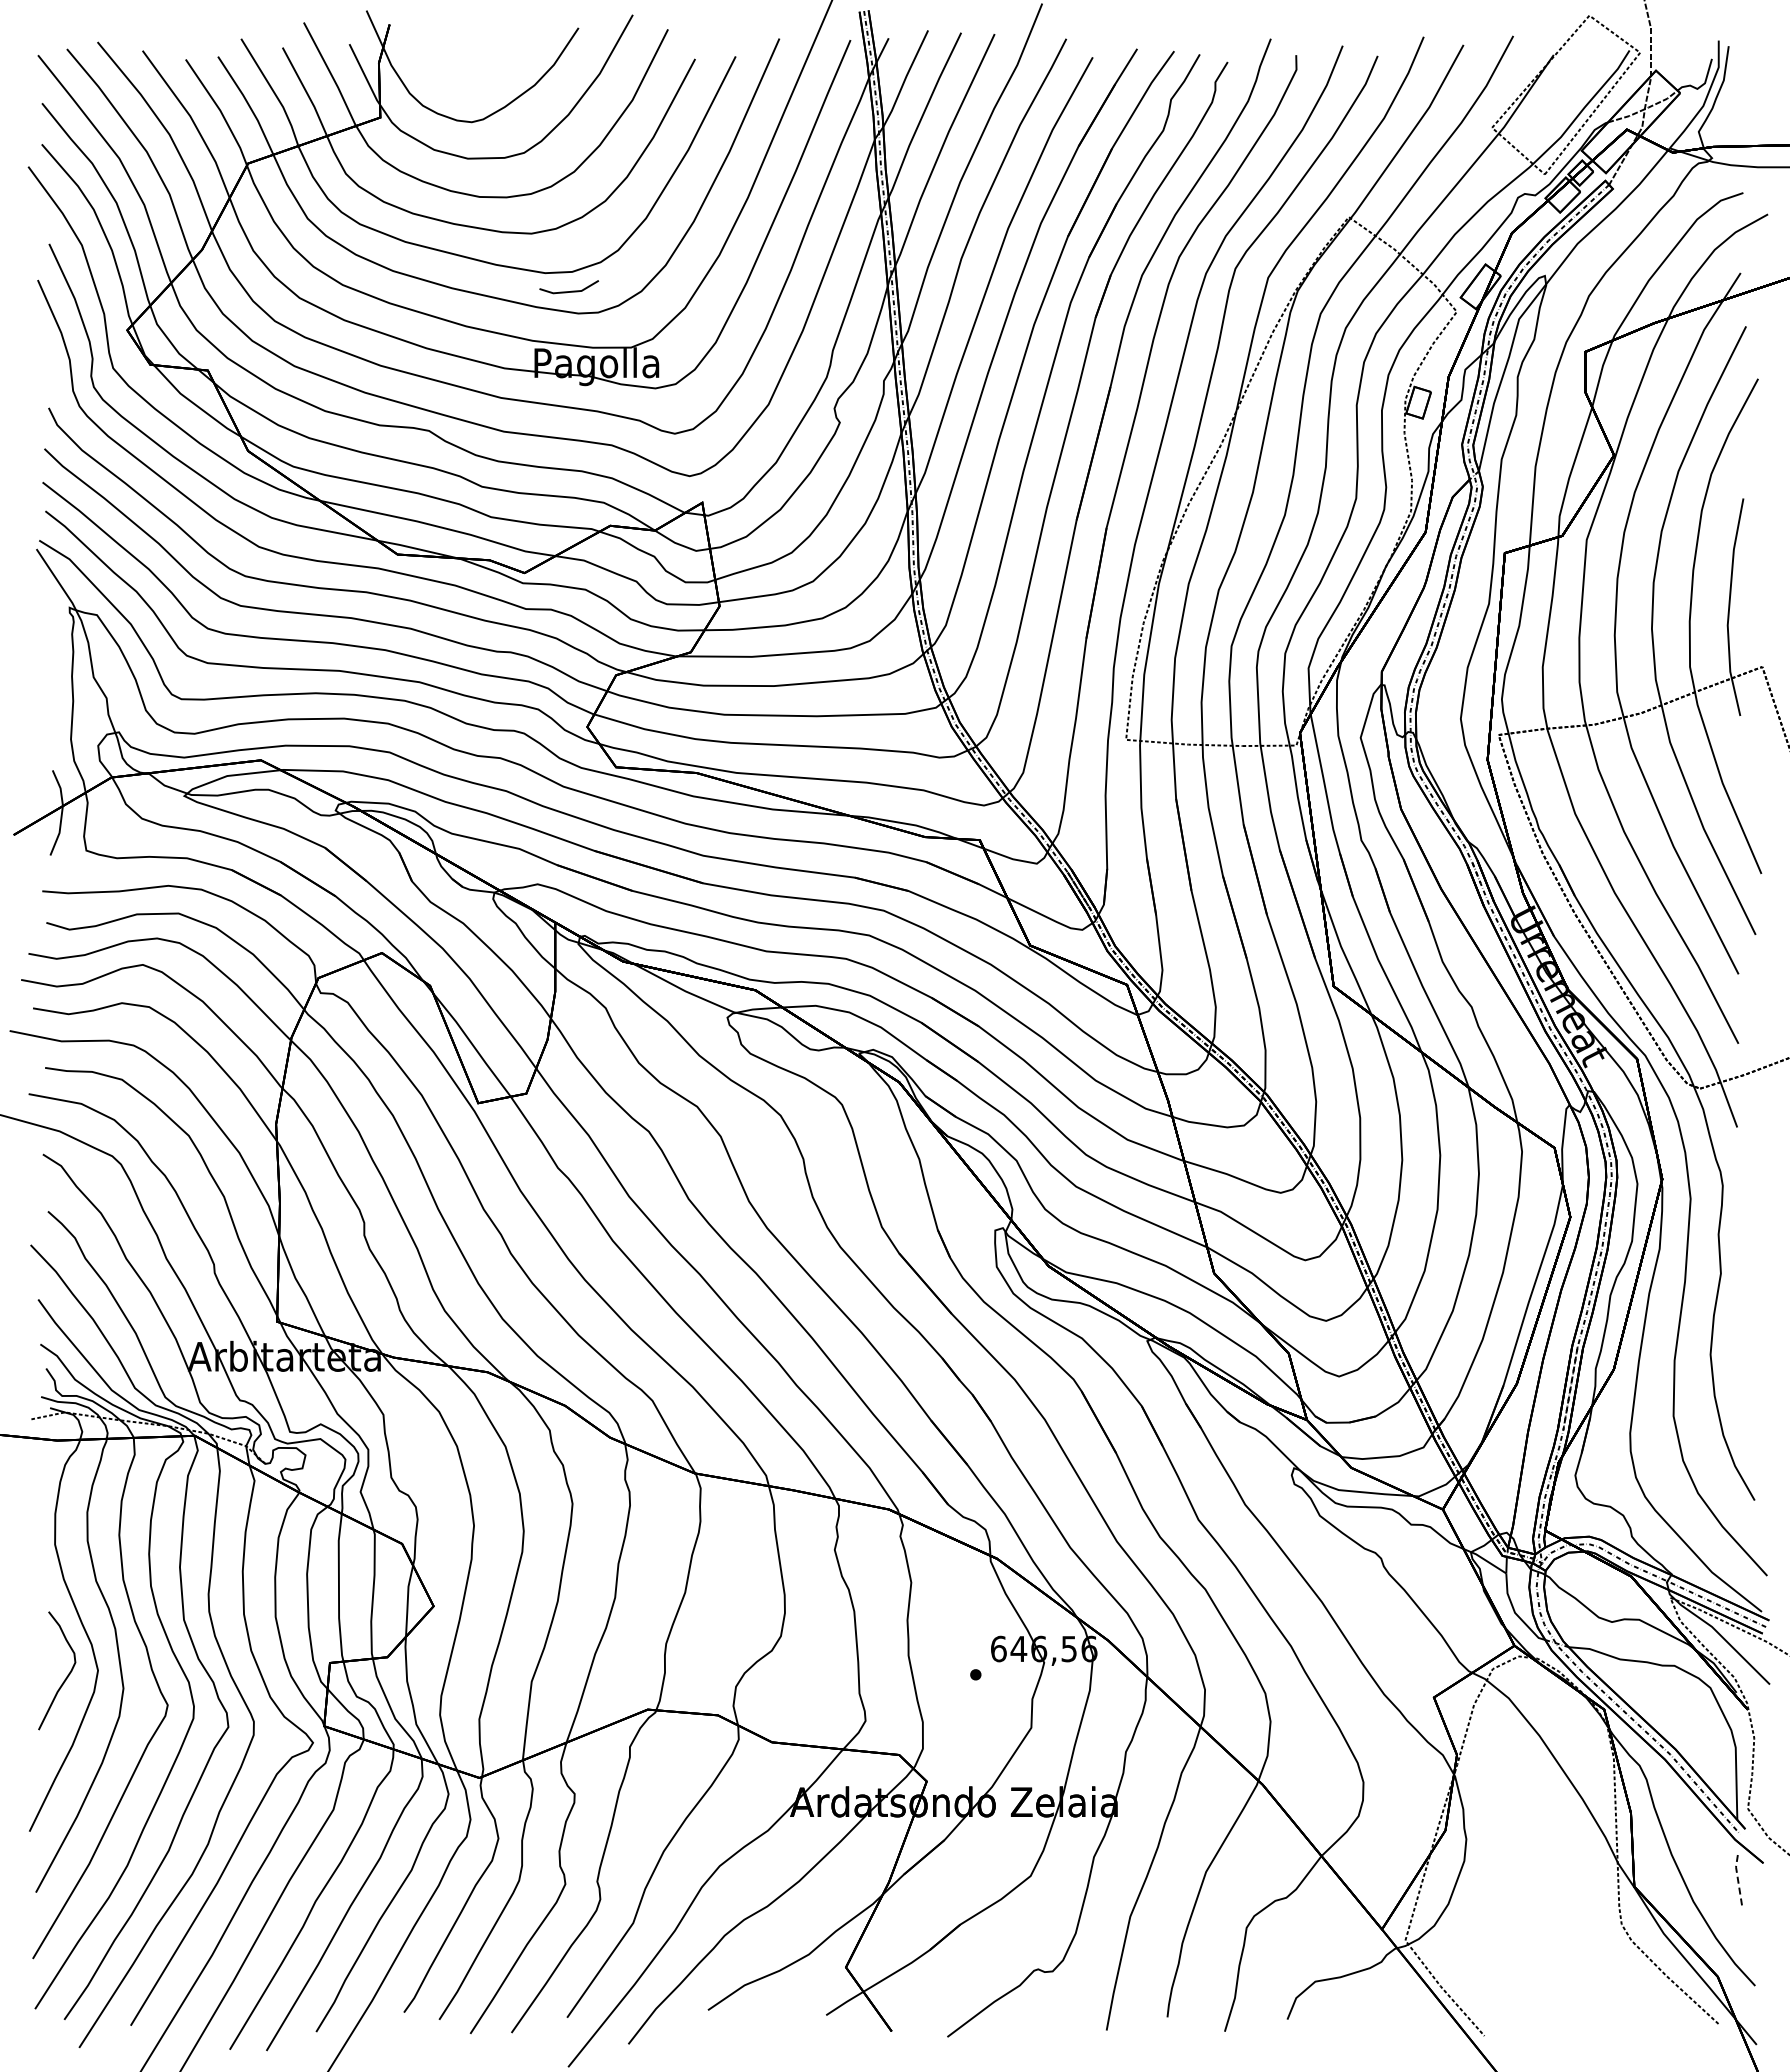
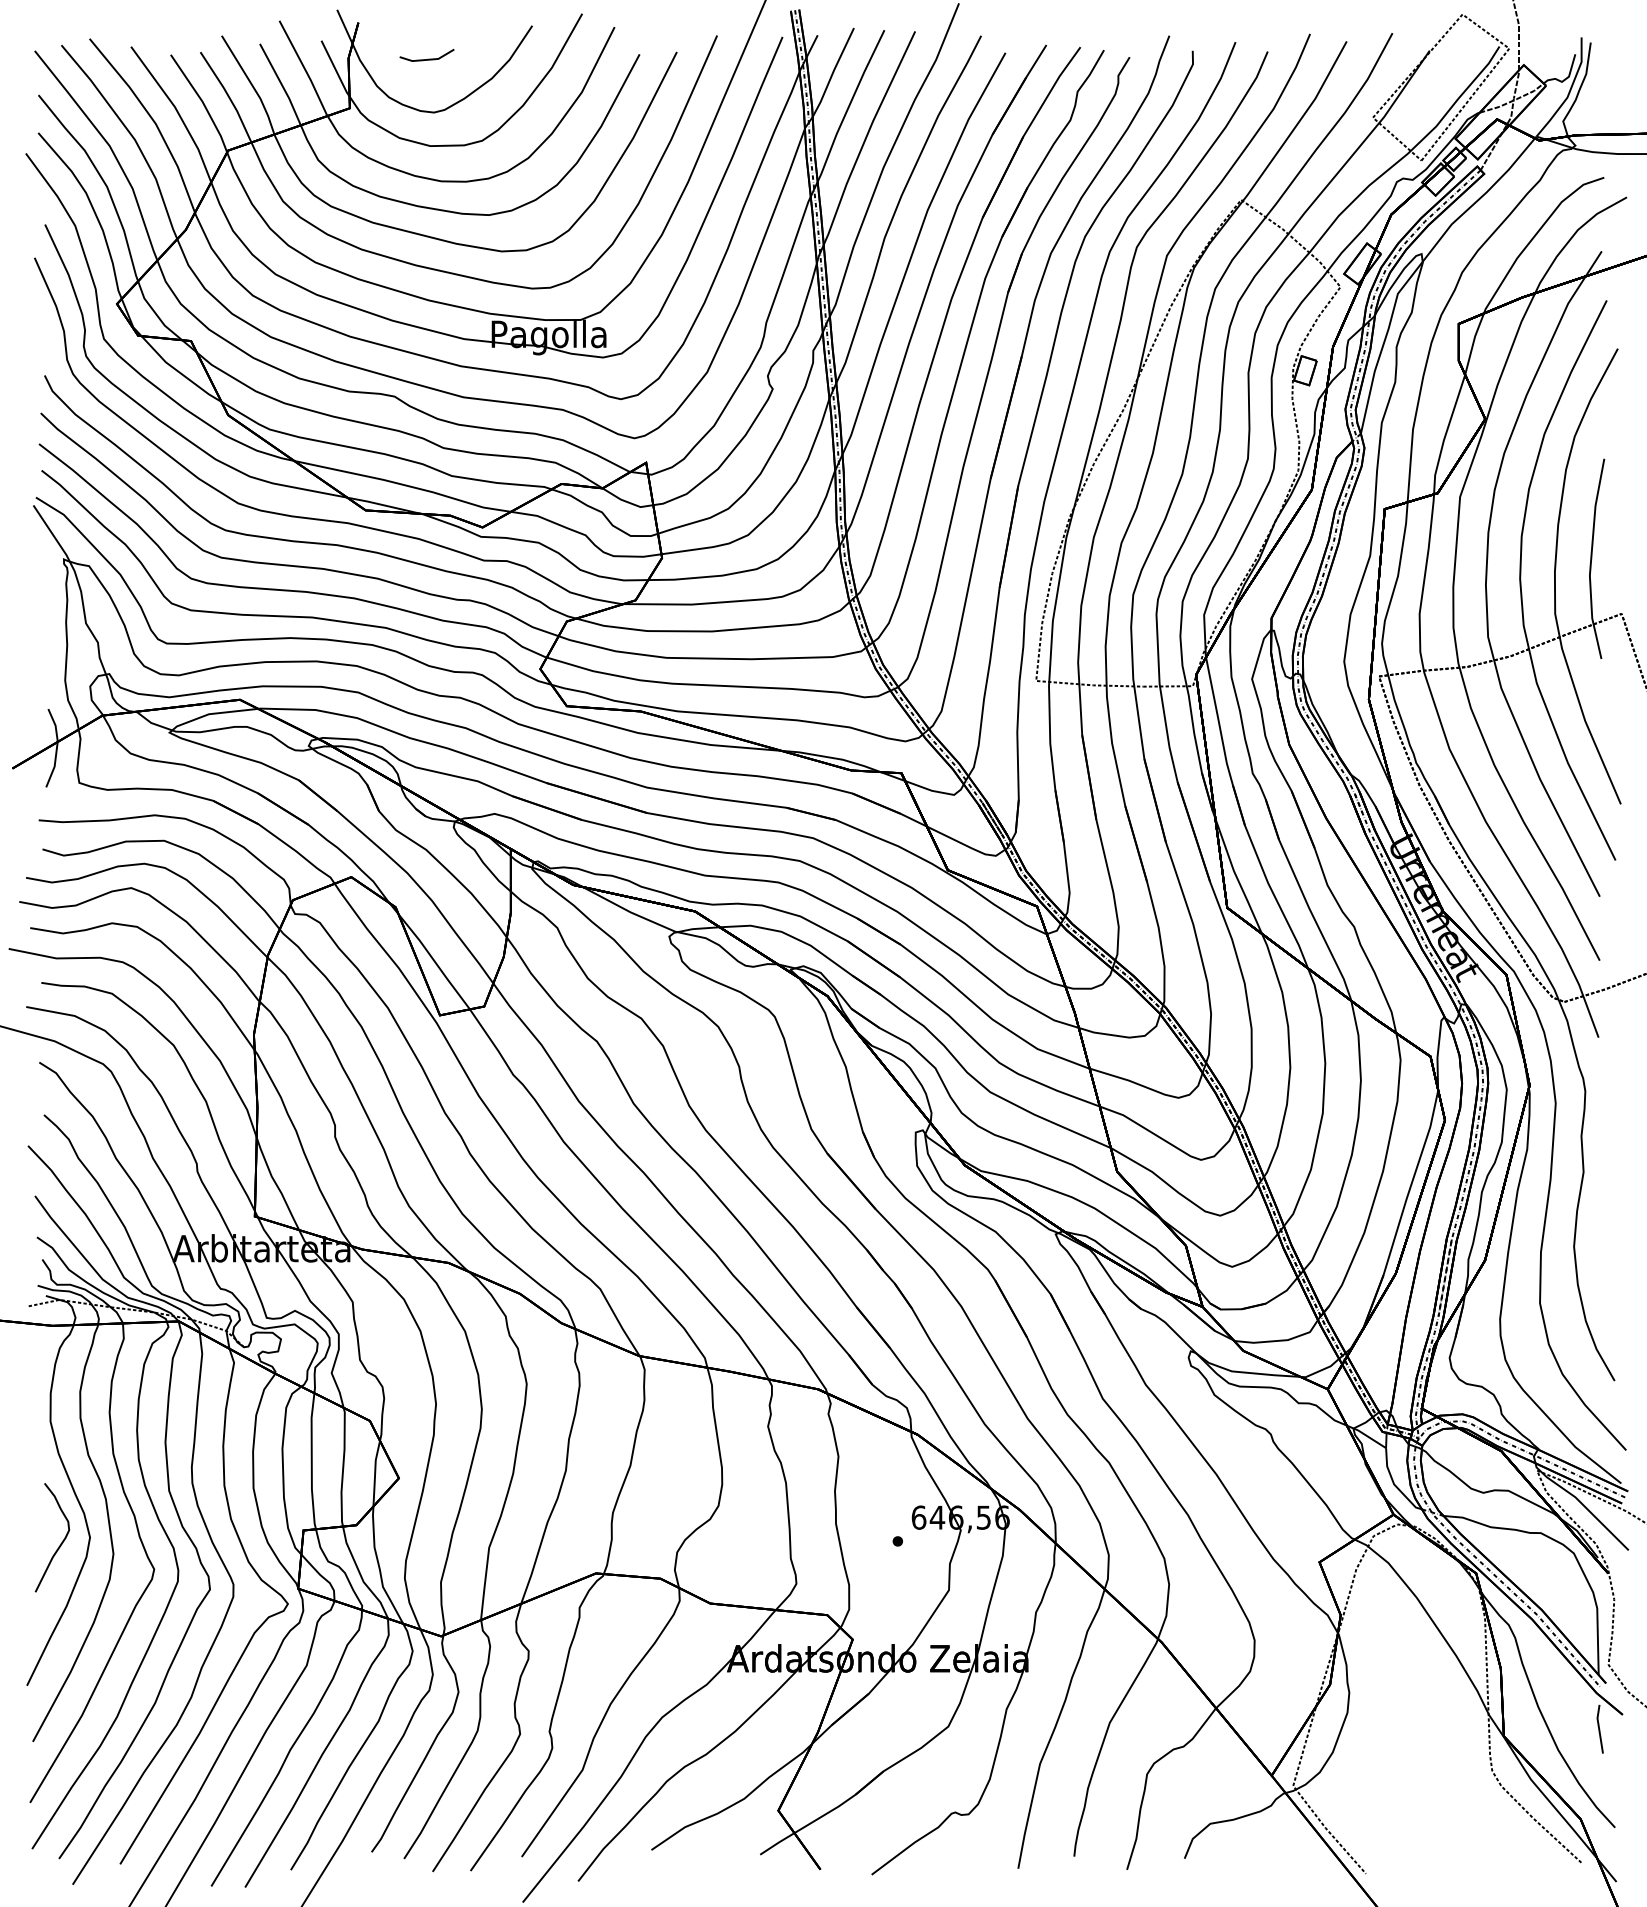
line: (568, 291) -> (426, 59), moved
line: (1737, 1877) -> (1598, 1727), dashed -> solid

